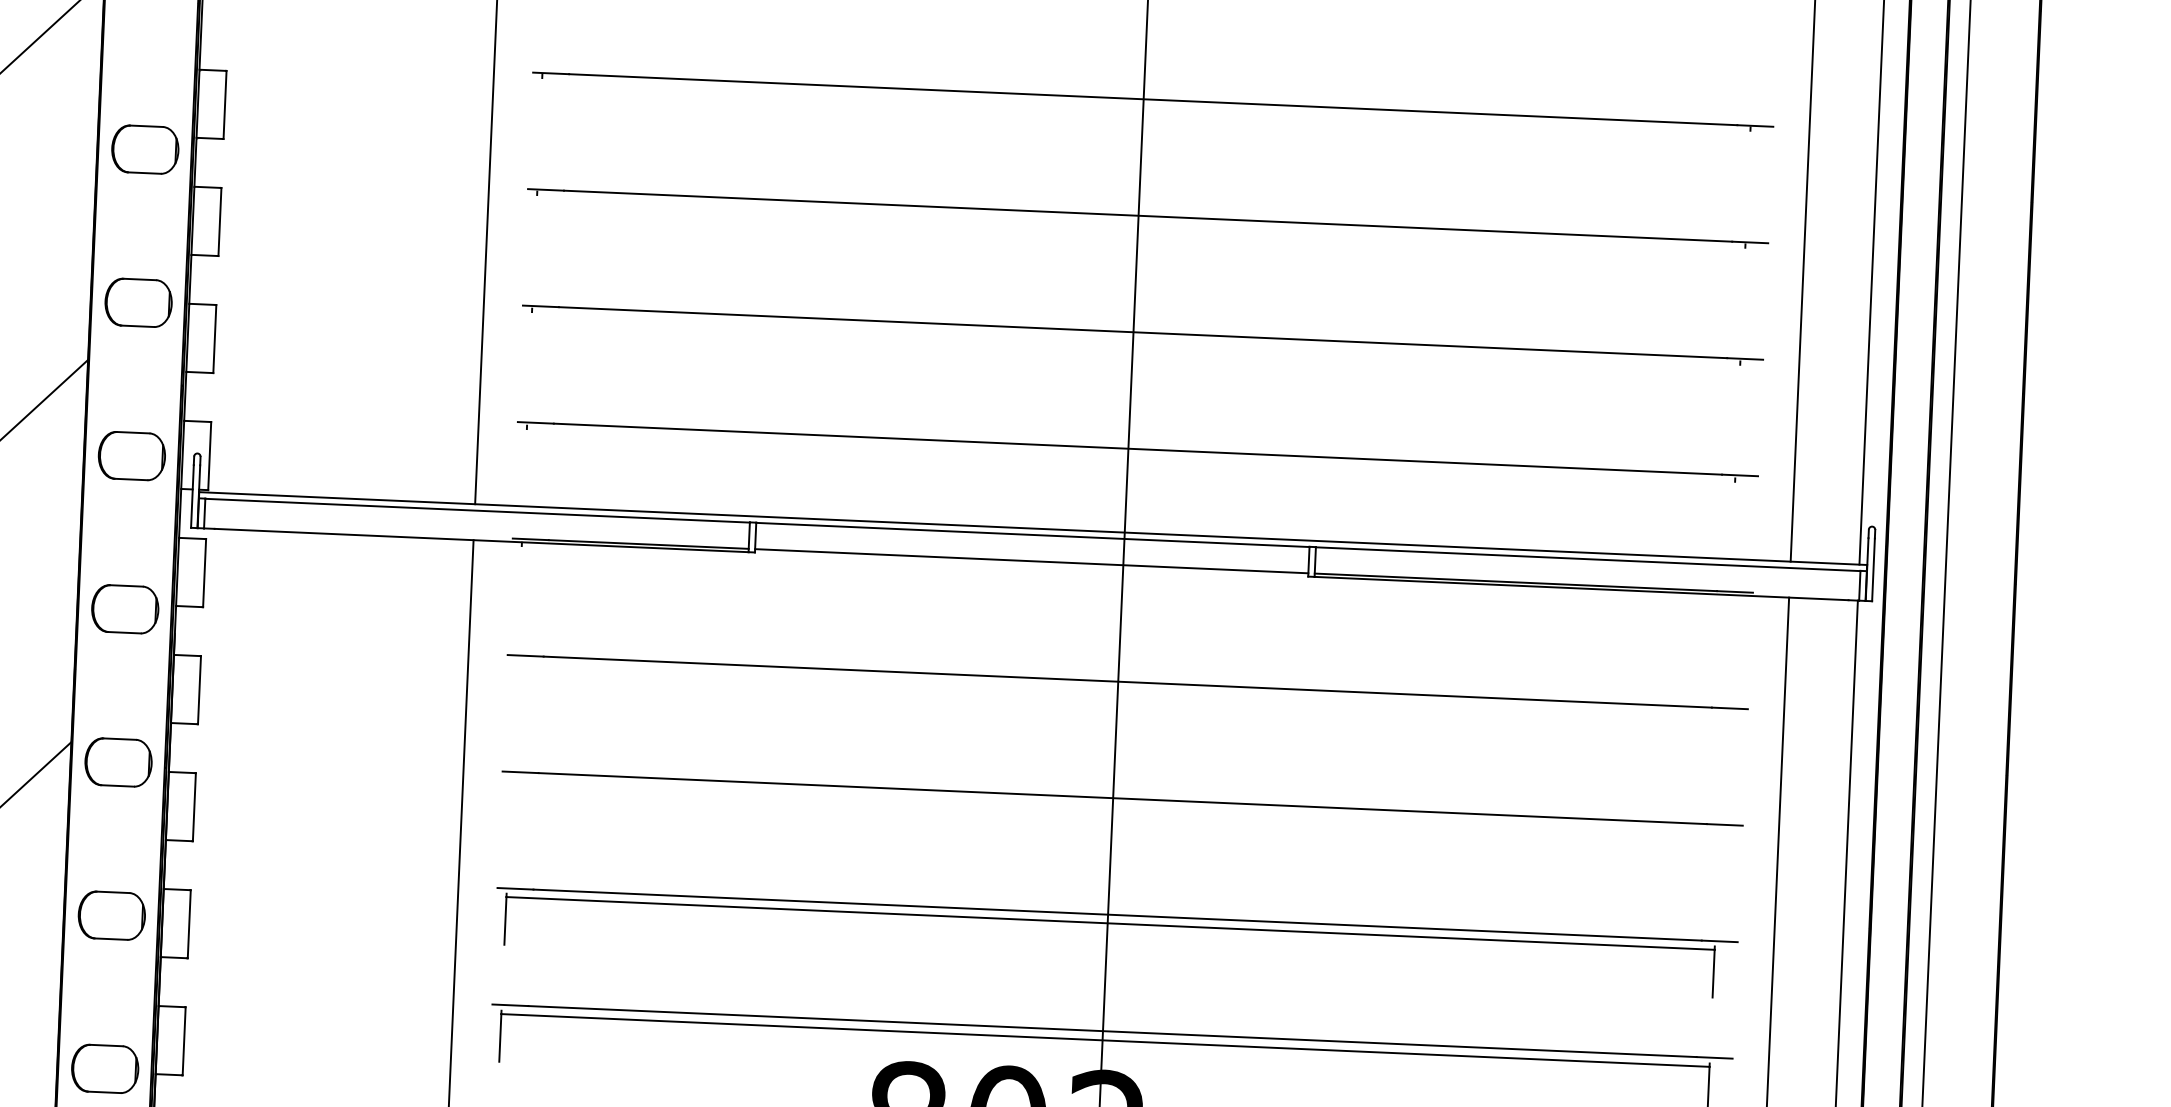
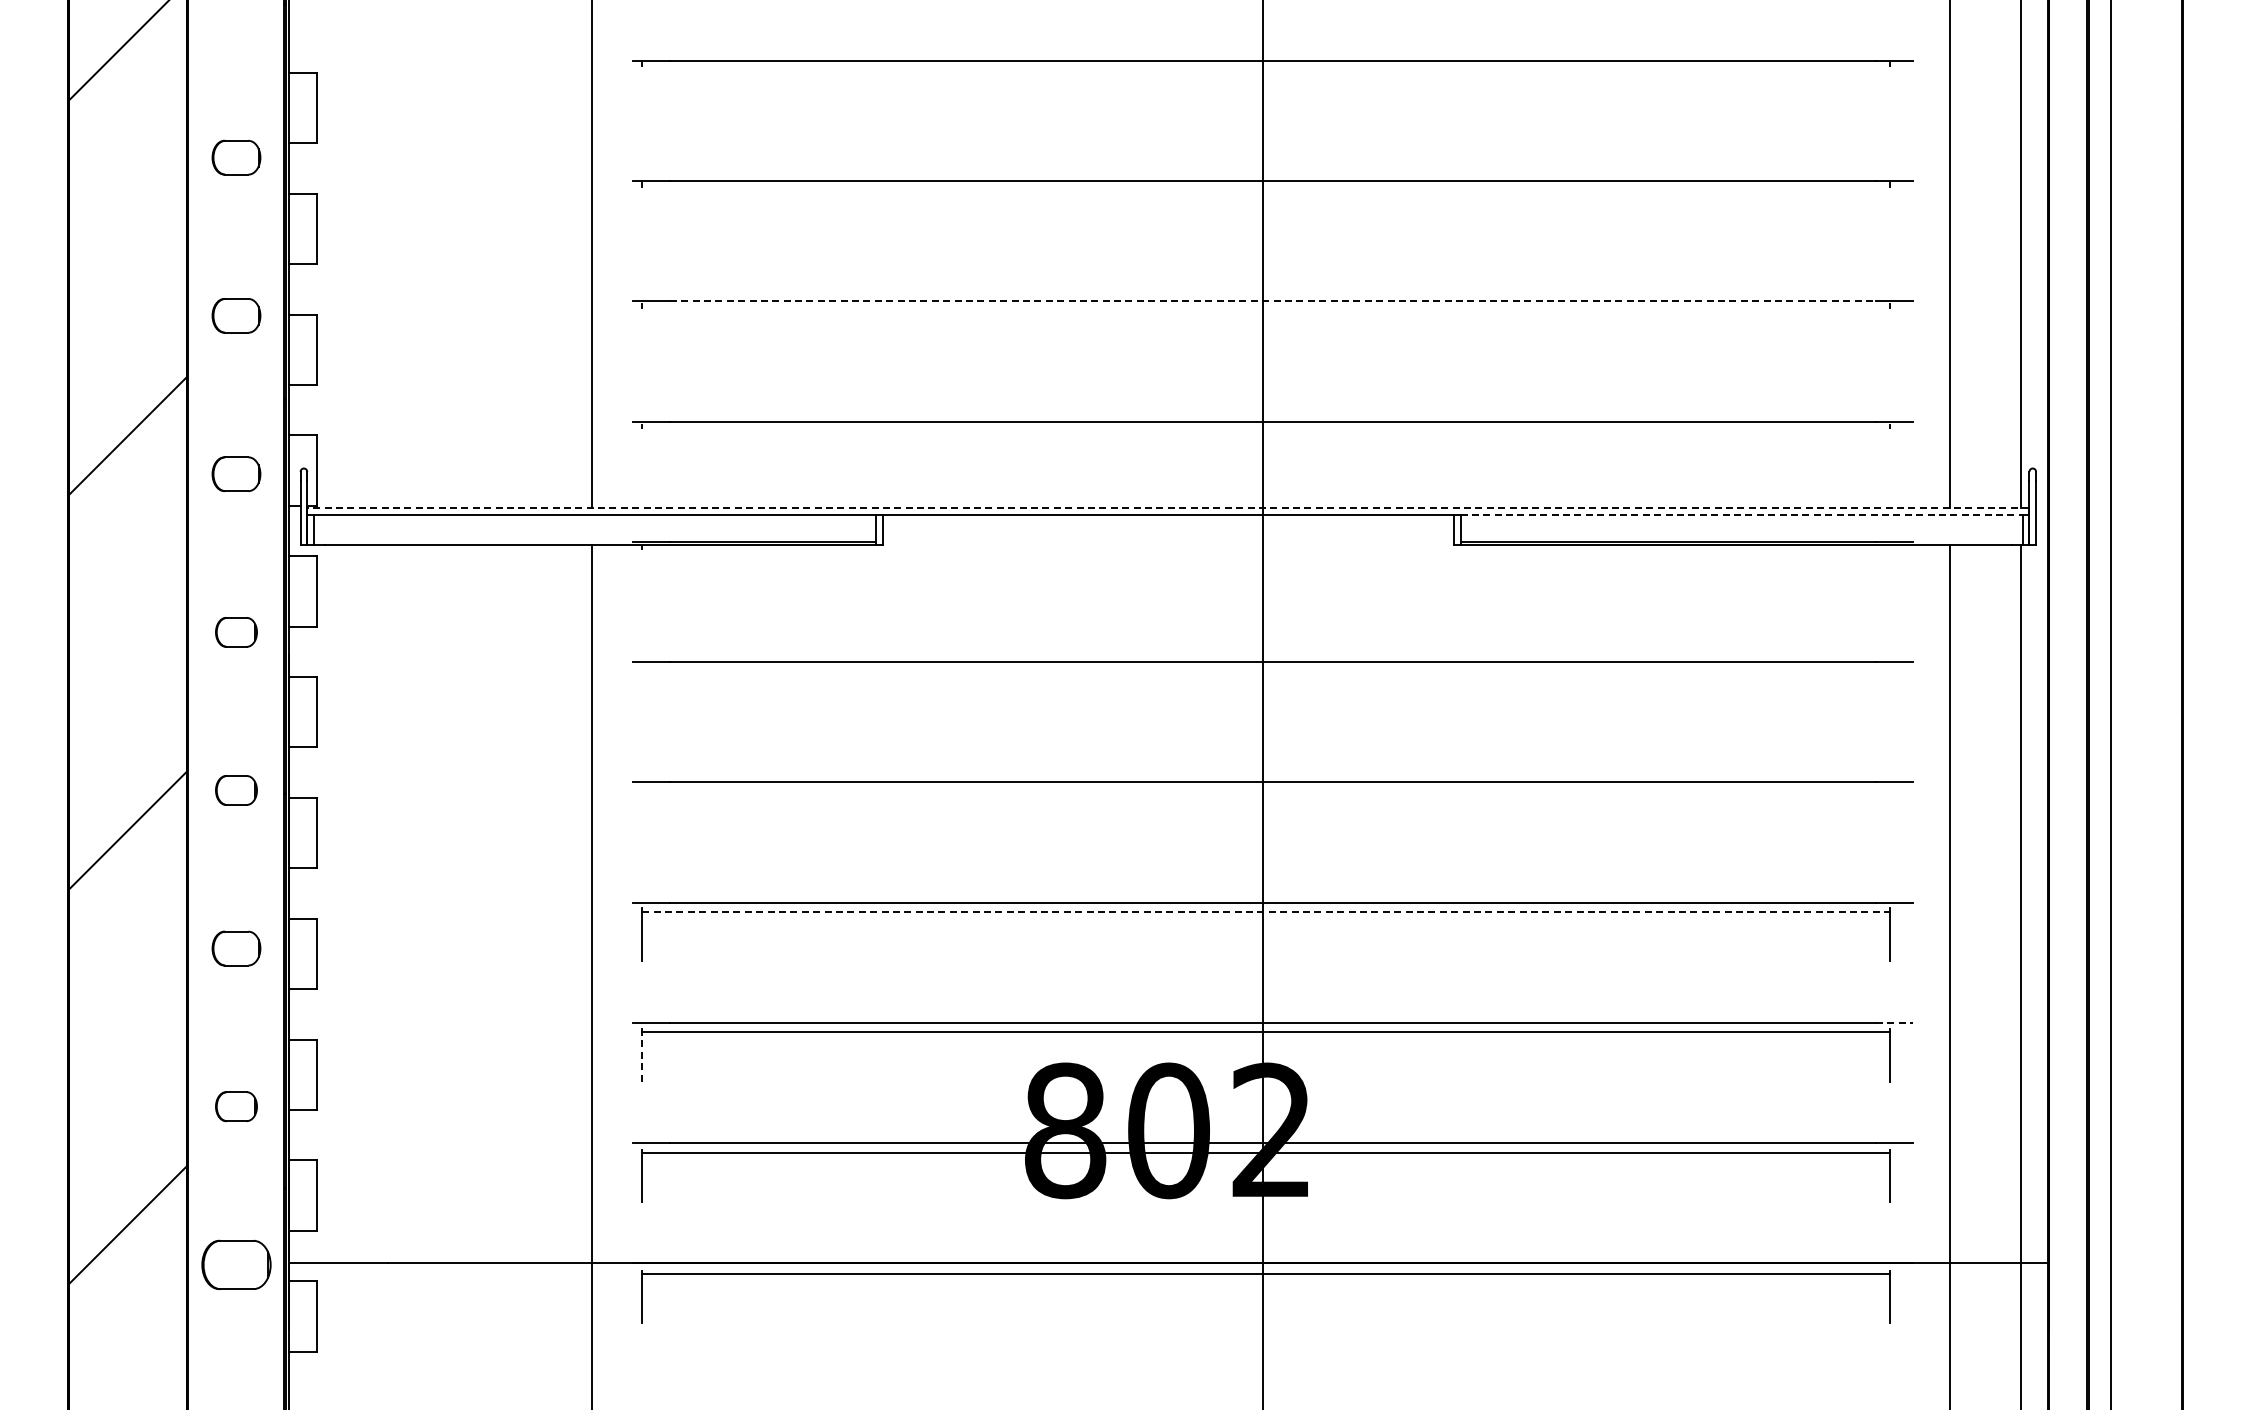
part: (145, 149) -> (236, 157), size x0.7
part: (138, 302) -> (236, 315), size x0.7
line: (1143, 332) -> (1273, 301), solid -> dashed
part: (131, 456) -> (236, 474), size x0.7
line: (1033, 528) -> (1168, 508), solid -> dashed
line: (1589, 558) -> (1742, 514), solid -> dashed
line: (1030, 560) -> (1167, 541), removed
part: (125, 609) -> (236, 632), size x0.6
part: (118, 762) -> (236, 790), size x0.6
part: (111, 915) -> (236, 948), size x0.7
line: (1110, 923) -> (1265, 911), solid -> dashed
line: (500, 1038) -> (642, 1057), solid -> dashed
line: (1714, 1057) -> (1894, 1022), solid -> dashed
part: (105, 1068) -> (236, 1106), size x0.6

